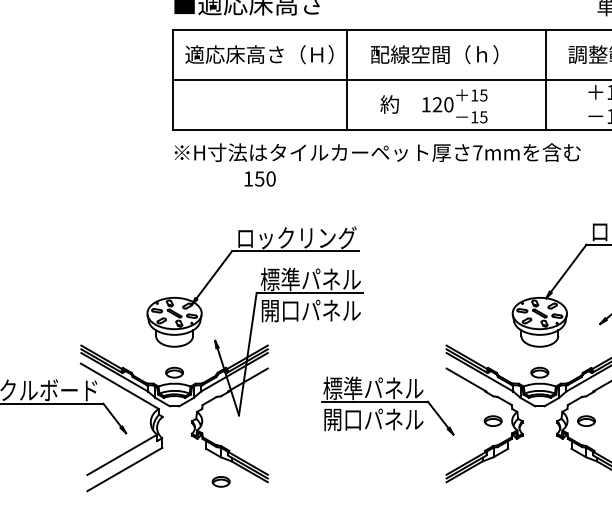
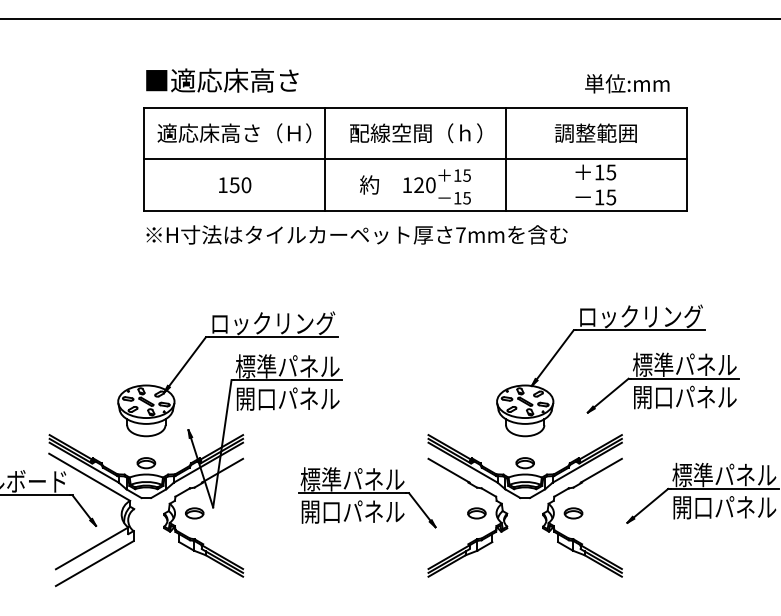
line: (545, 79) -> (506, 159), moved
text: (260, 179) -> (235, 185), moved
part: (220, 481) -> (194, 513), moved

